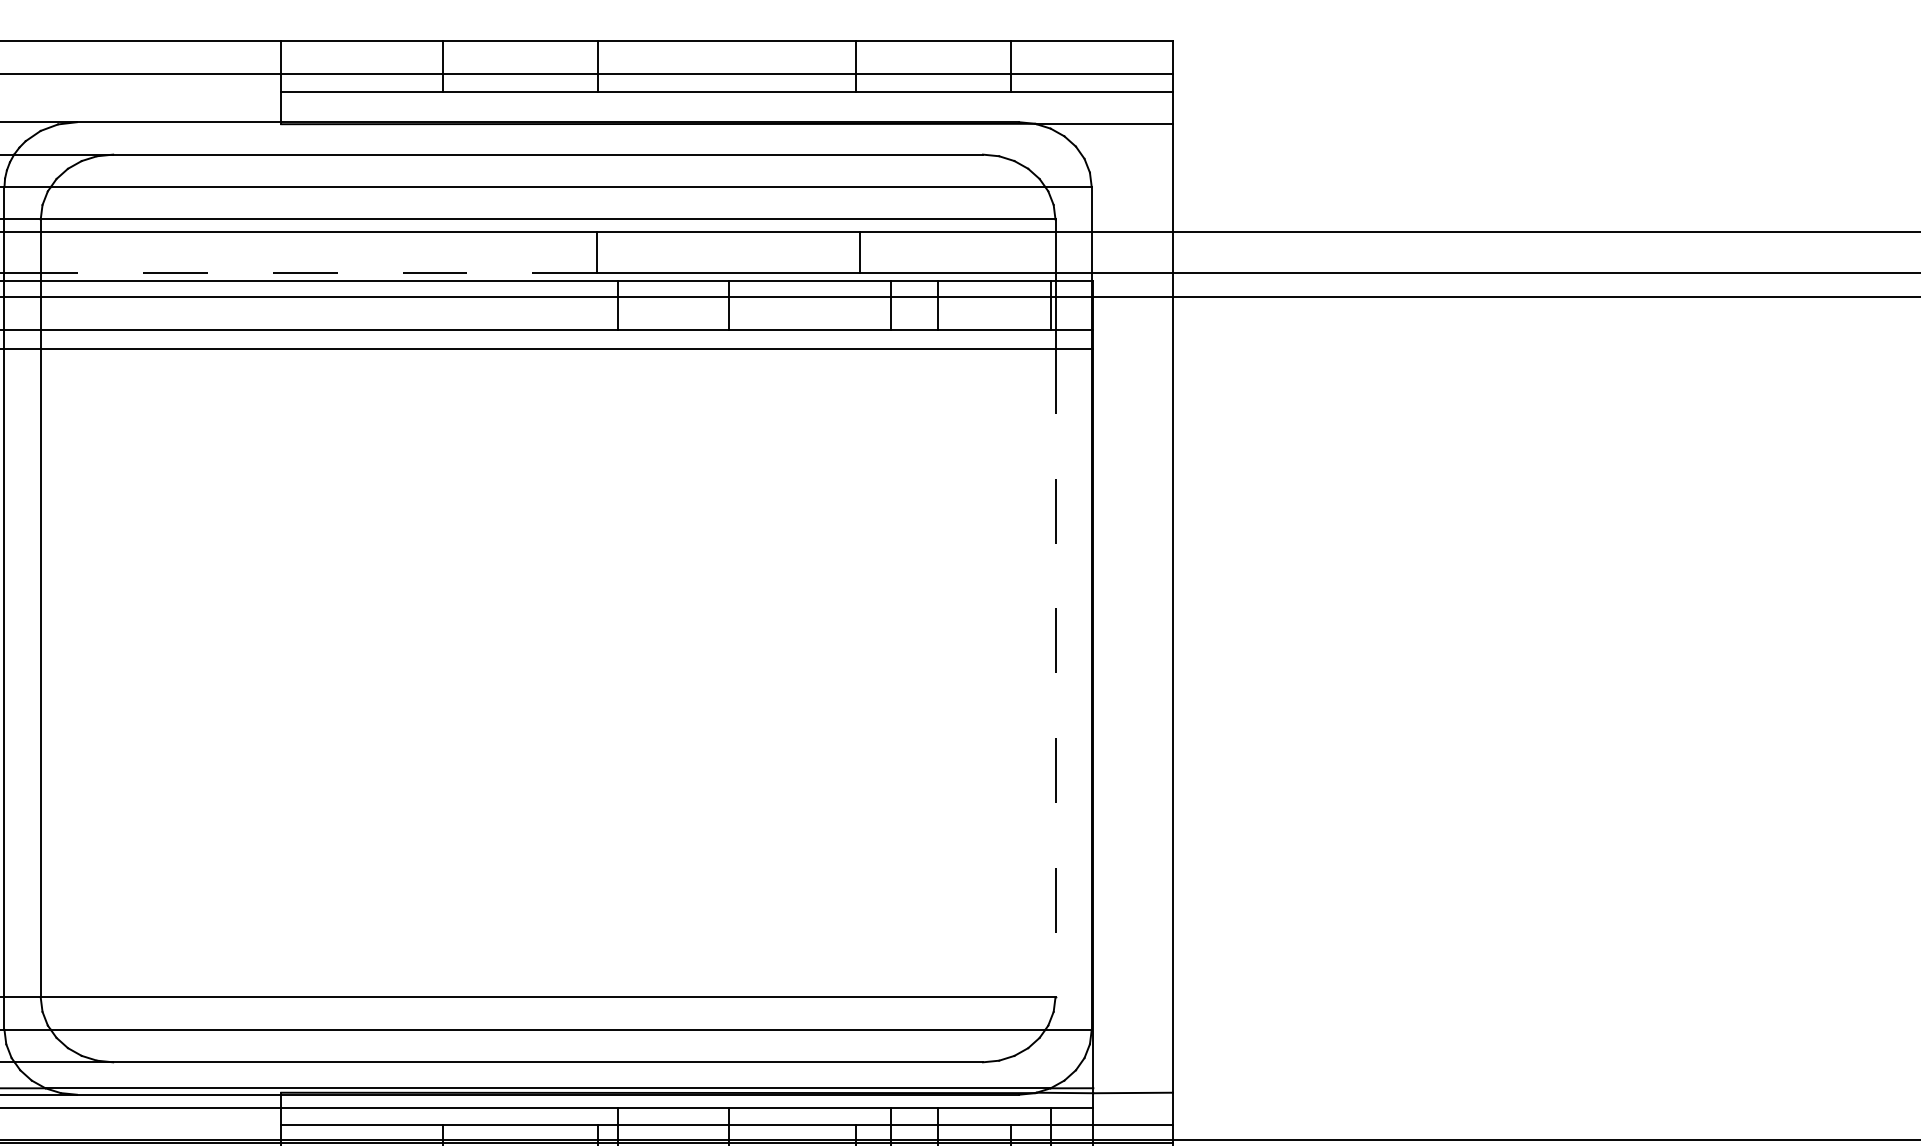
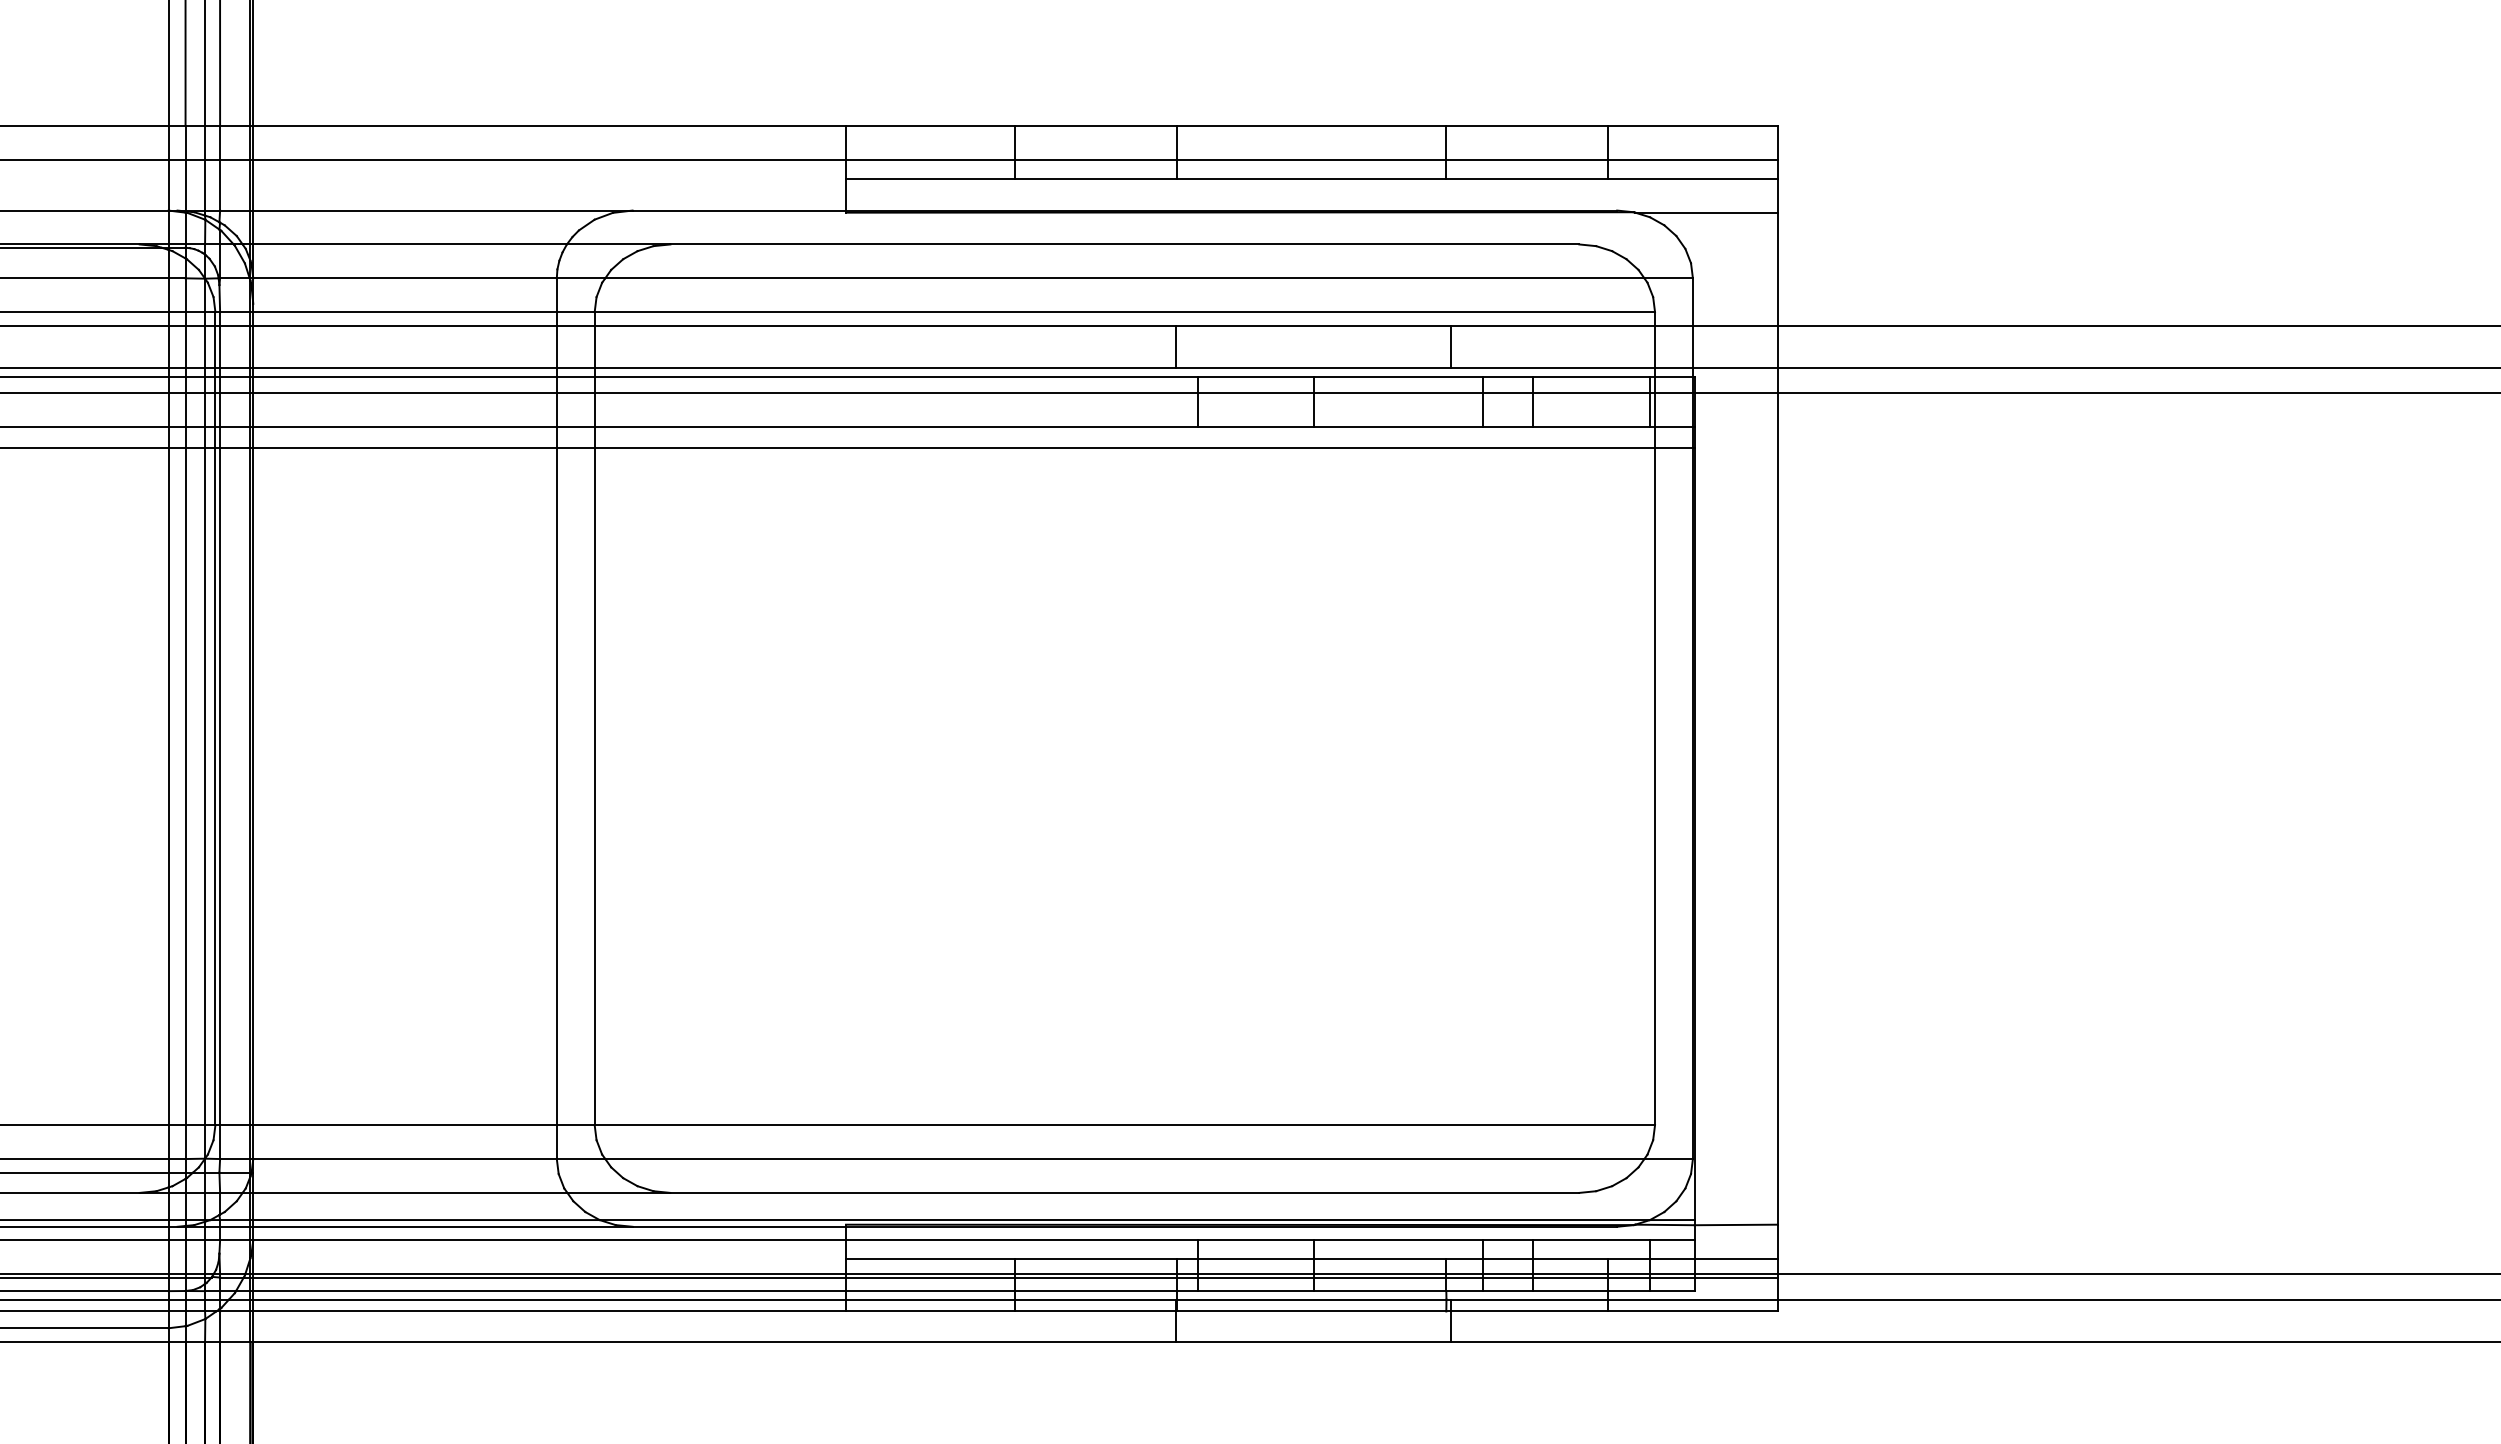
line: (319, 273) -> (885, 368), dashed -> solid
line: (1055, 673) -> (1655, 786), dashed -> solid

